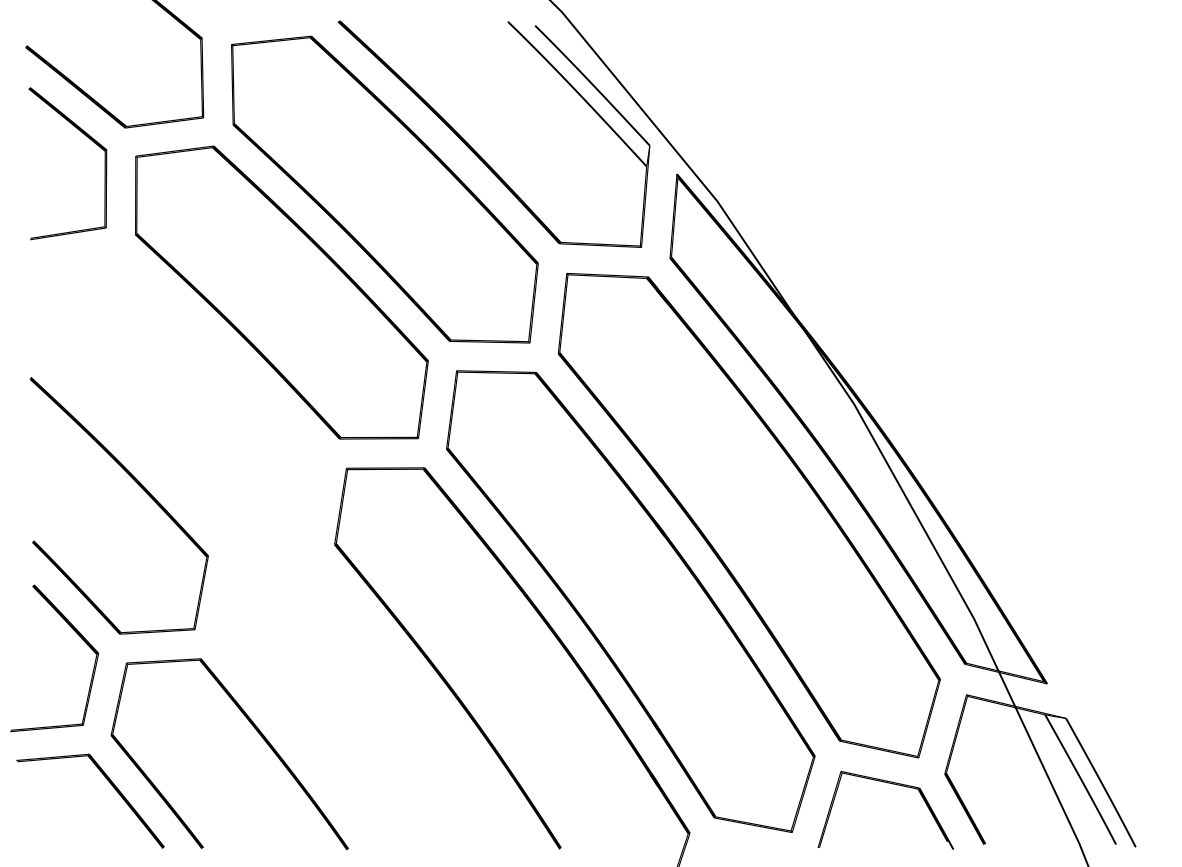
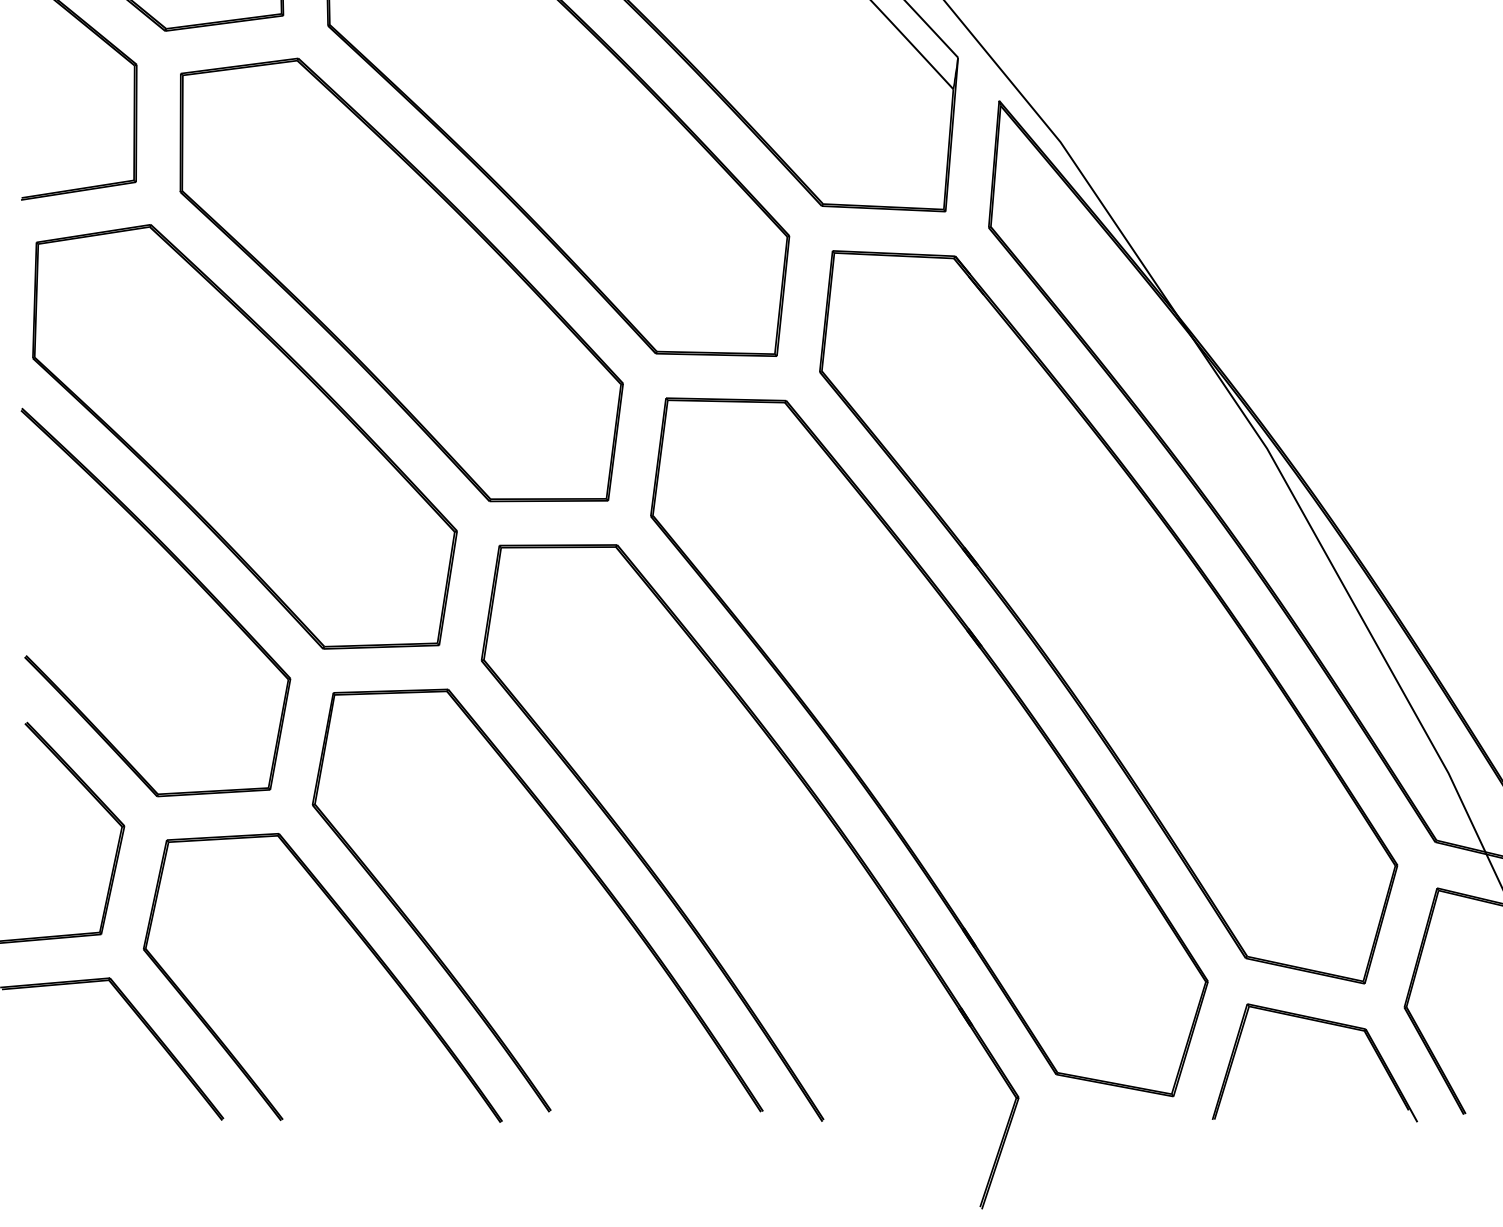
part: (177, 396) -> (243, 437), added
part: (403, 680) -> (585, 866), added

